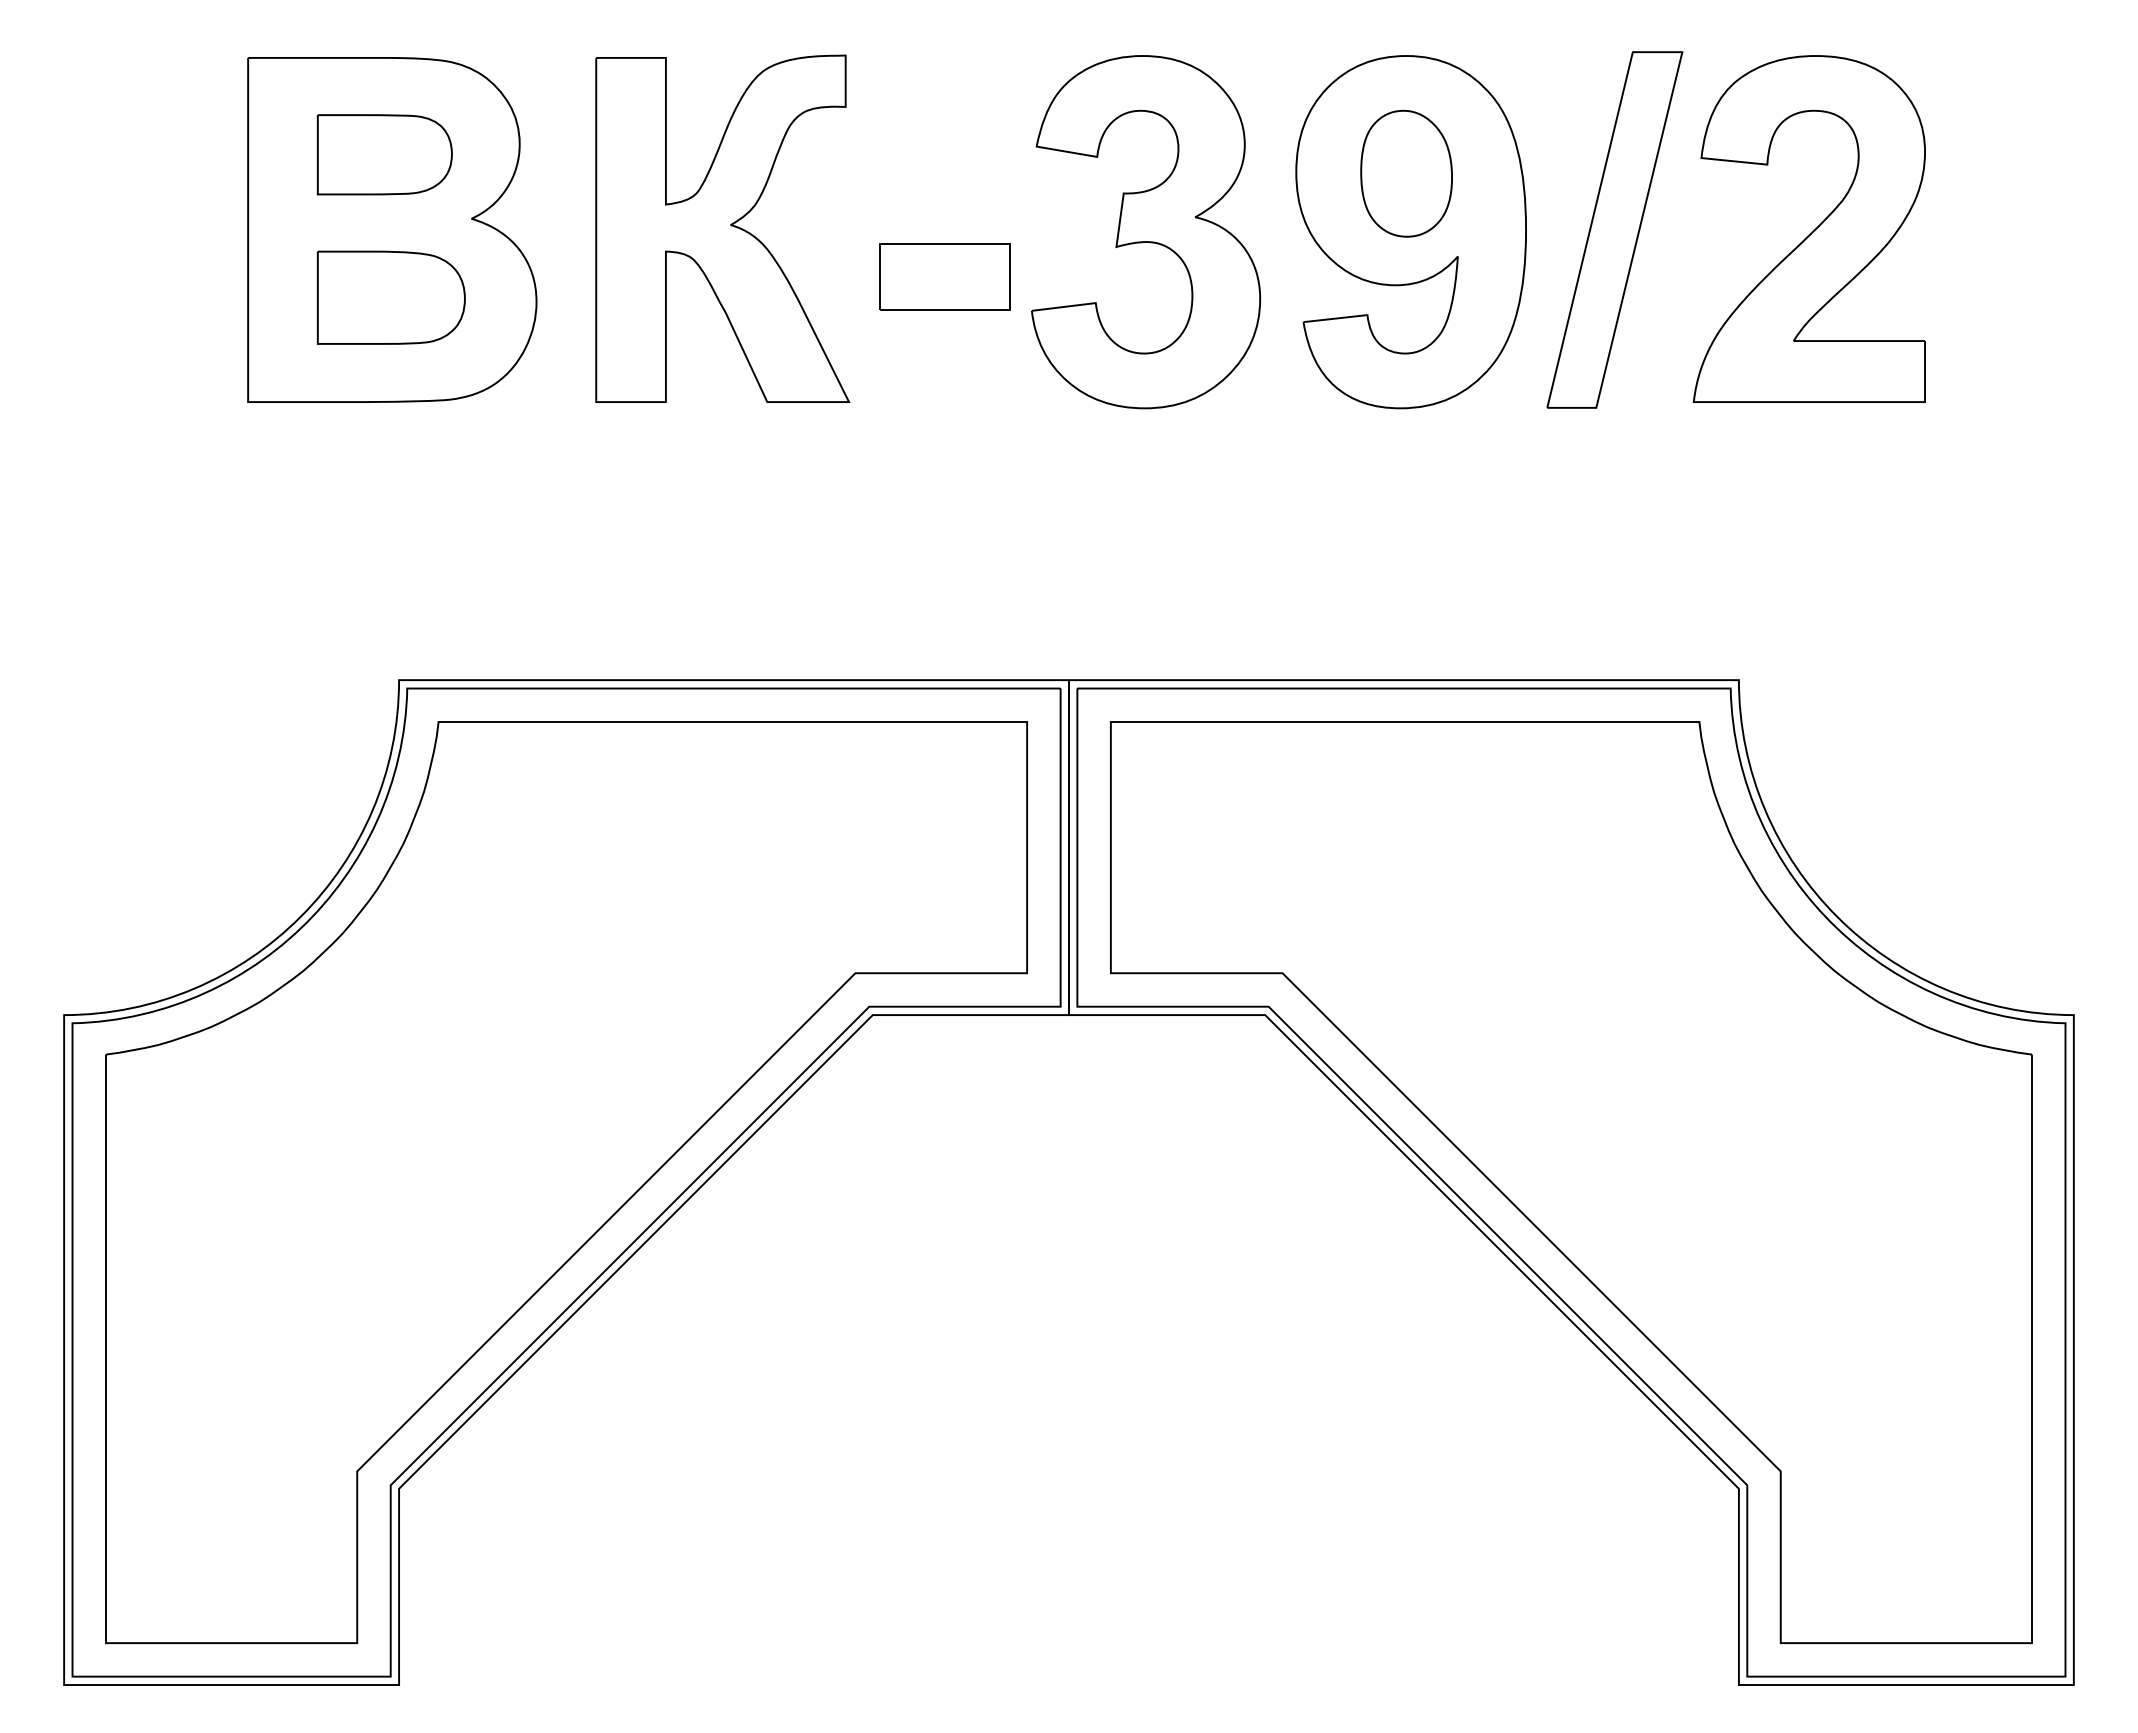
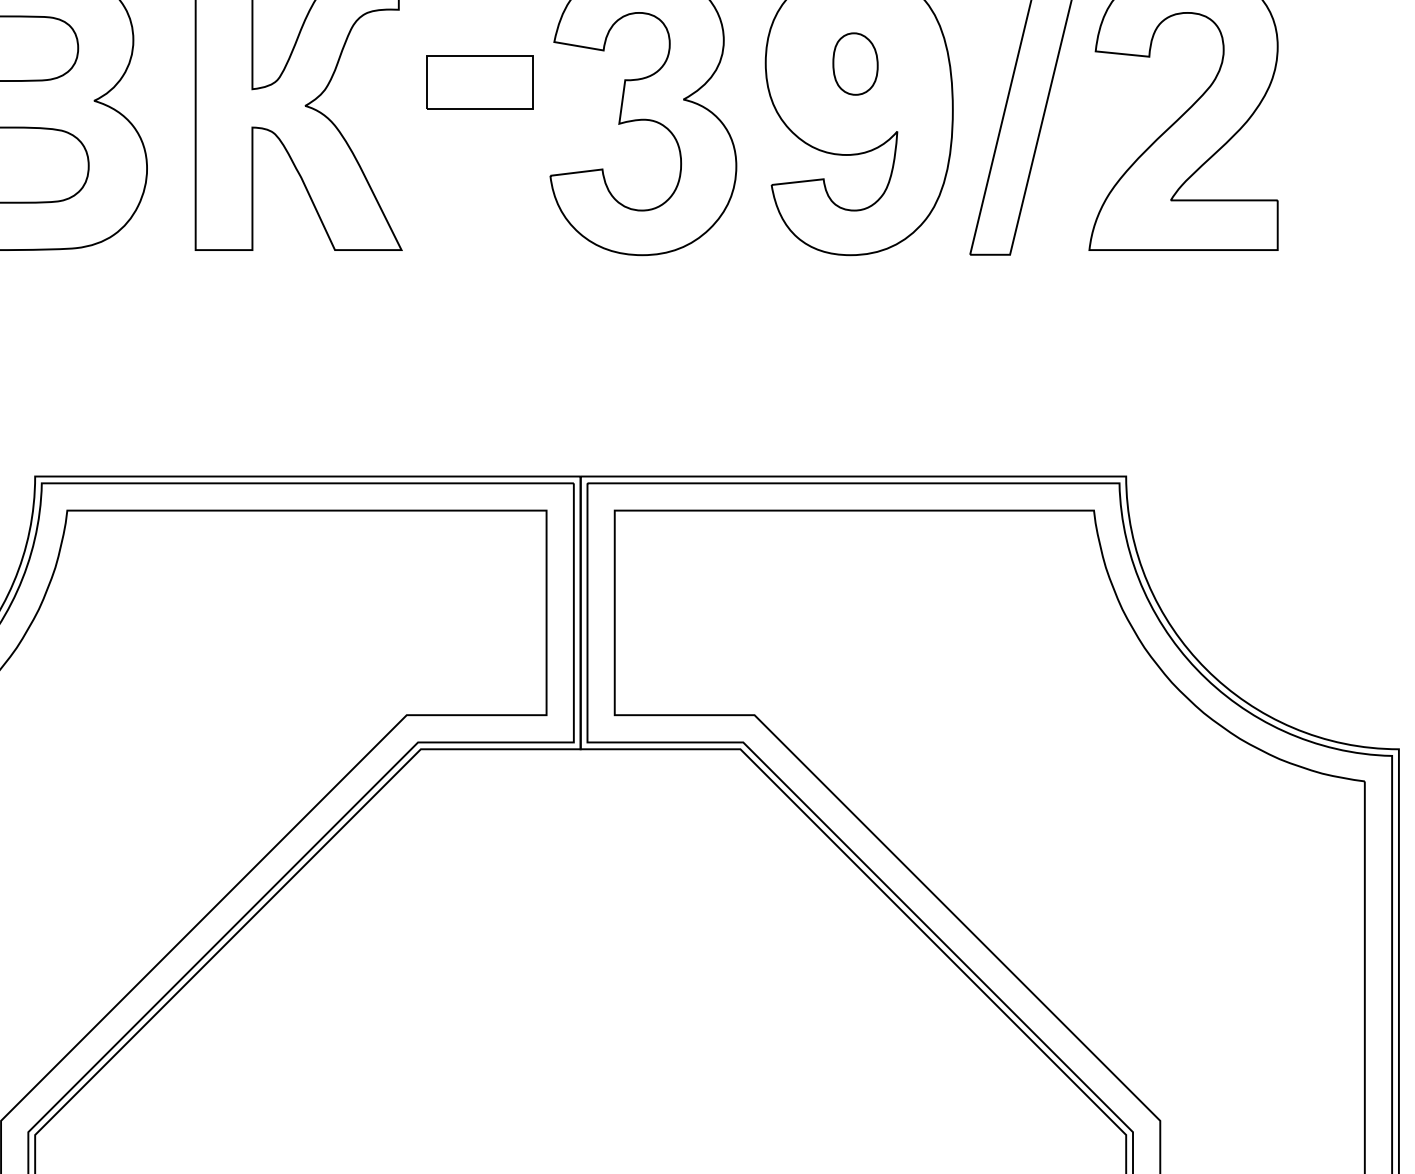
part: (1406, 173) -> (855, 63), size x0.6
part: (944, 276) -> (479, 81), moved

